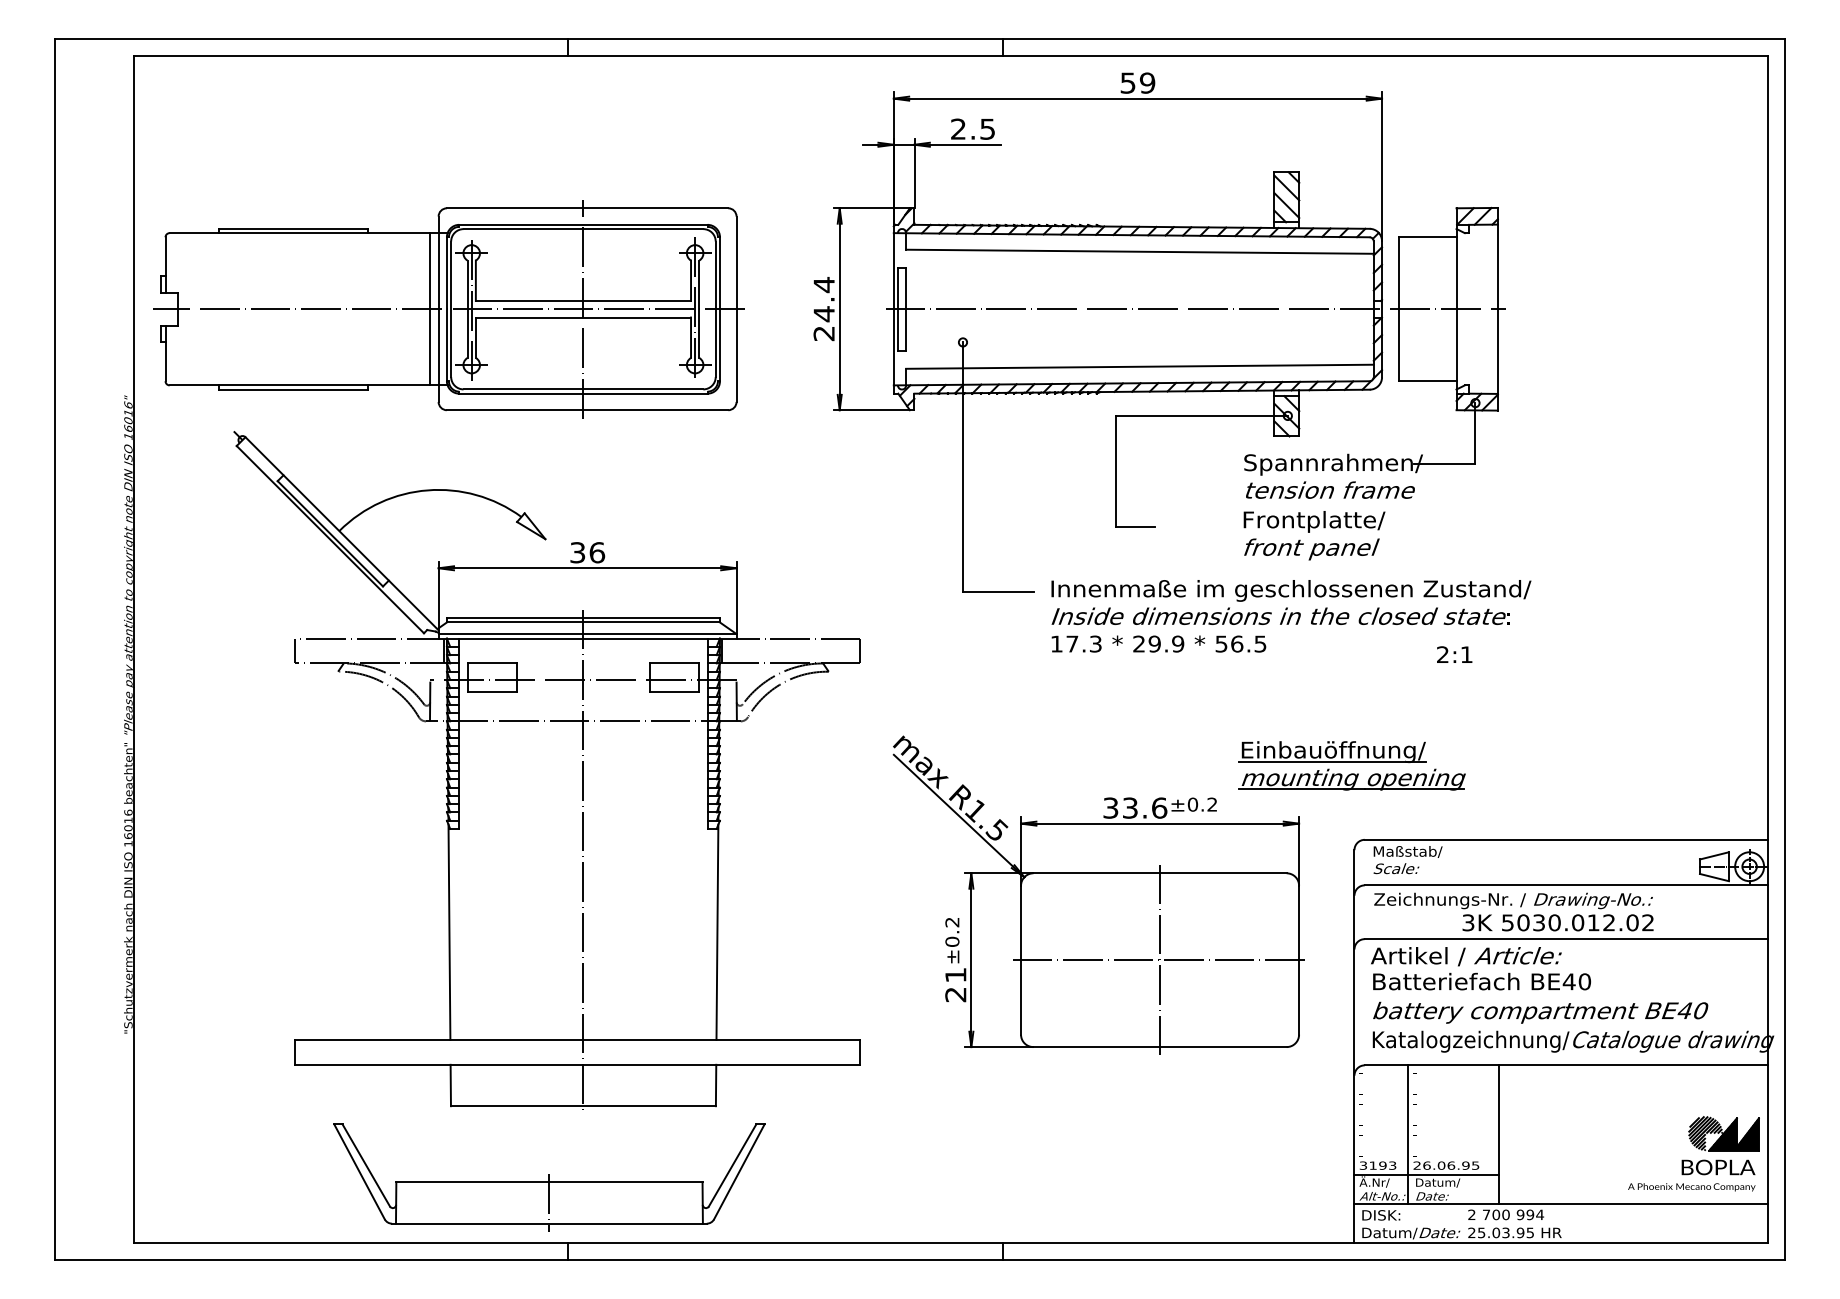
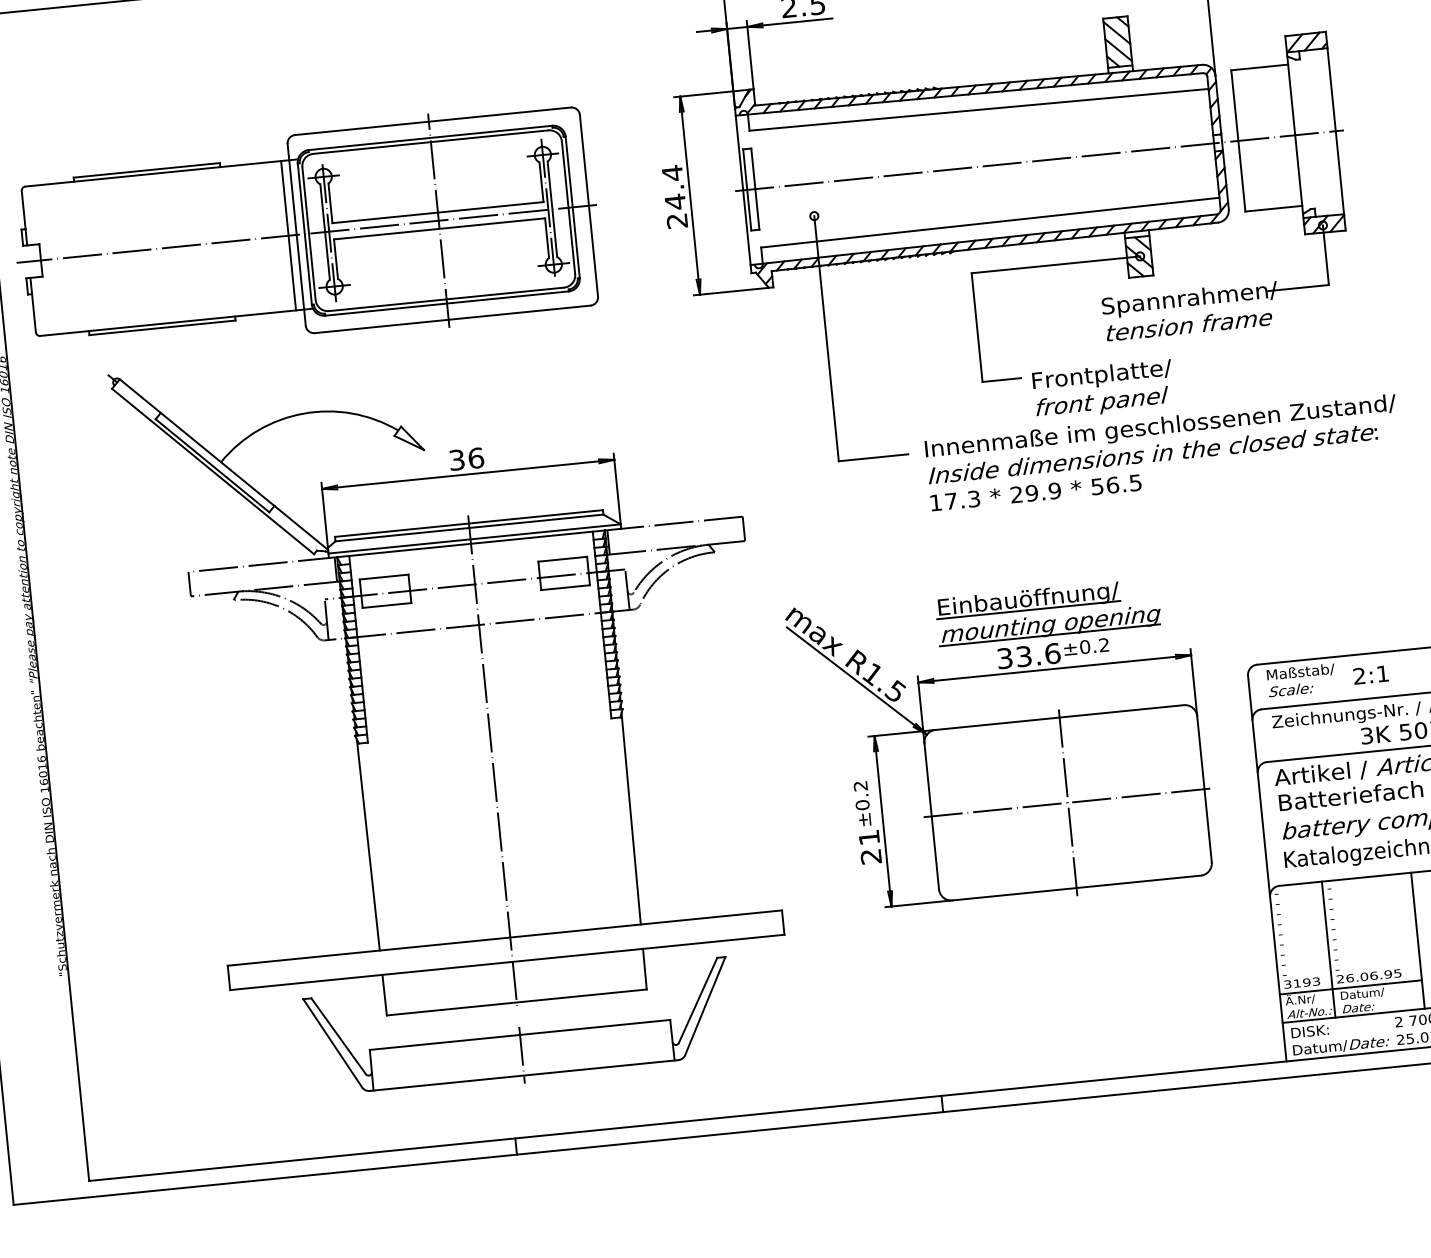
text: (1314, 535) -> (1103, 389), moved
text: (1454, 654) -> (1370, 674), moved
part: (1351, 765) -> (1047, 611), moved
part: (549, 1177) -> (519, 1030), moved

